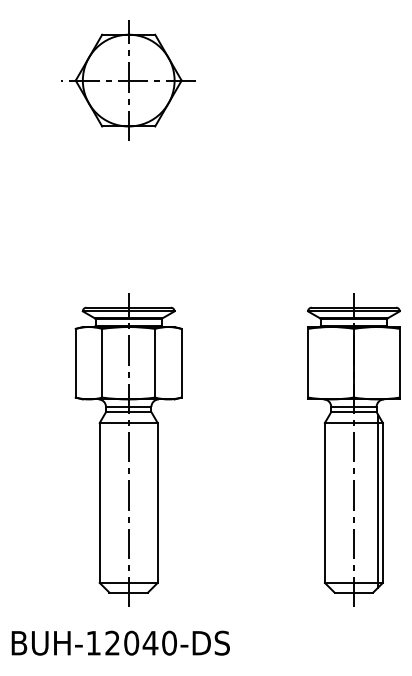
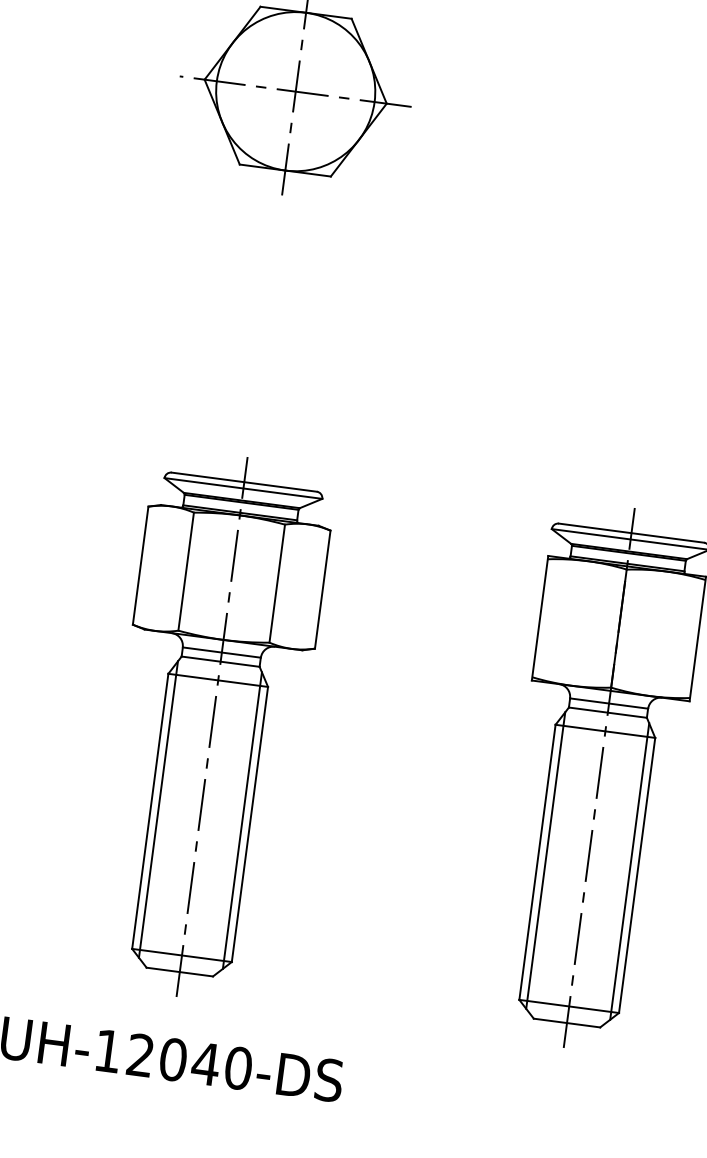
line: (104, 501) -> (158, 809), added
line: (153, 501) -> (243, 821), added
line: (329, 501) -> (545, 860), added

